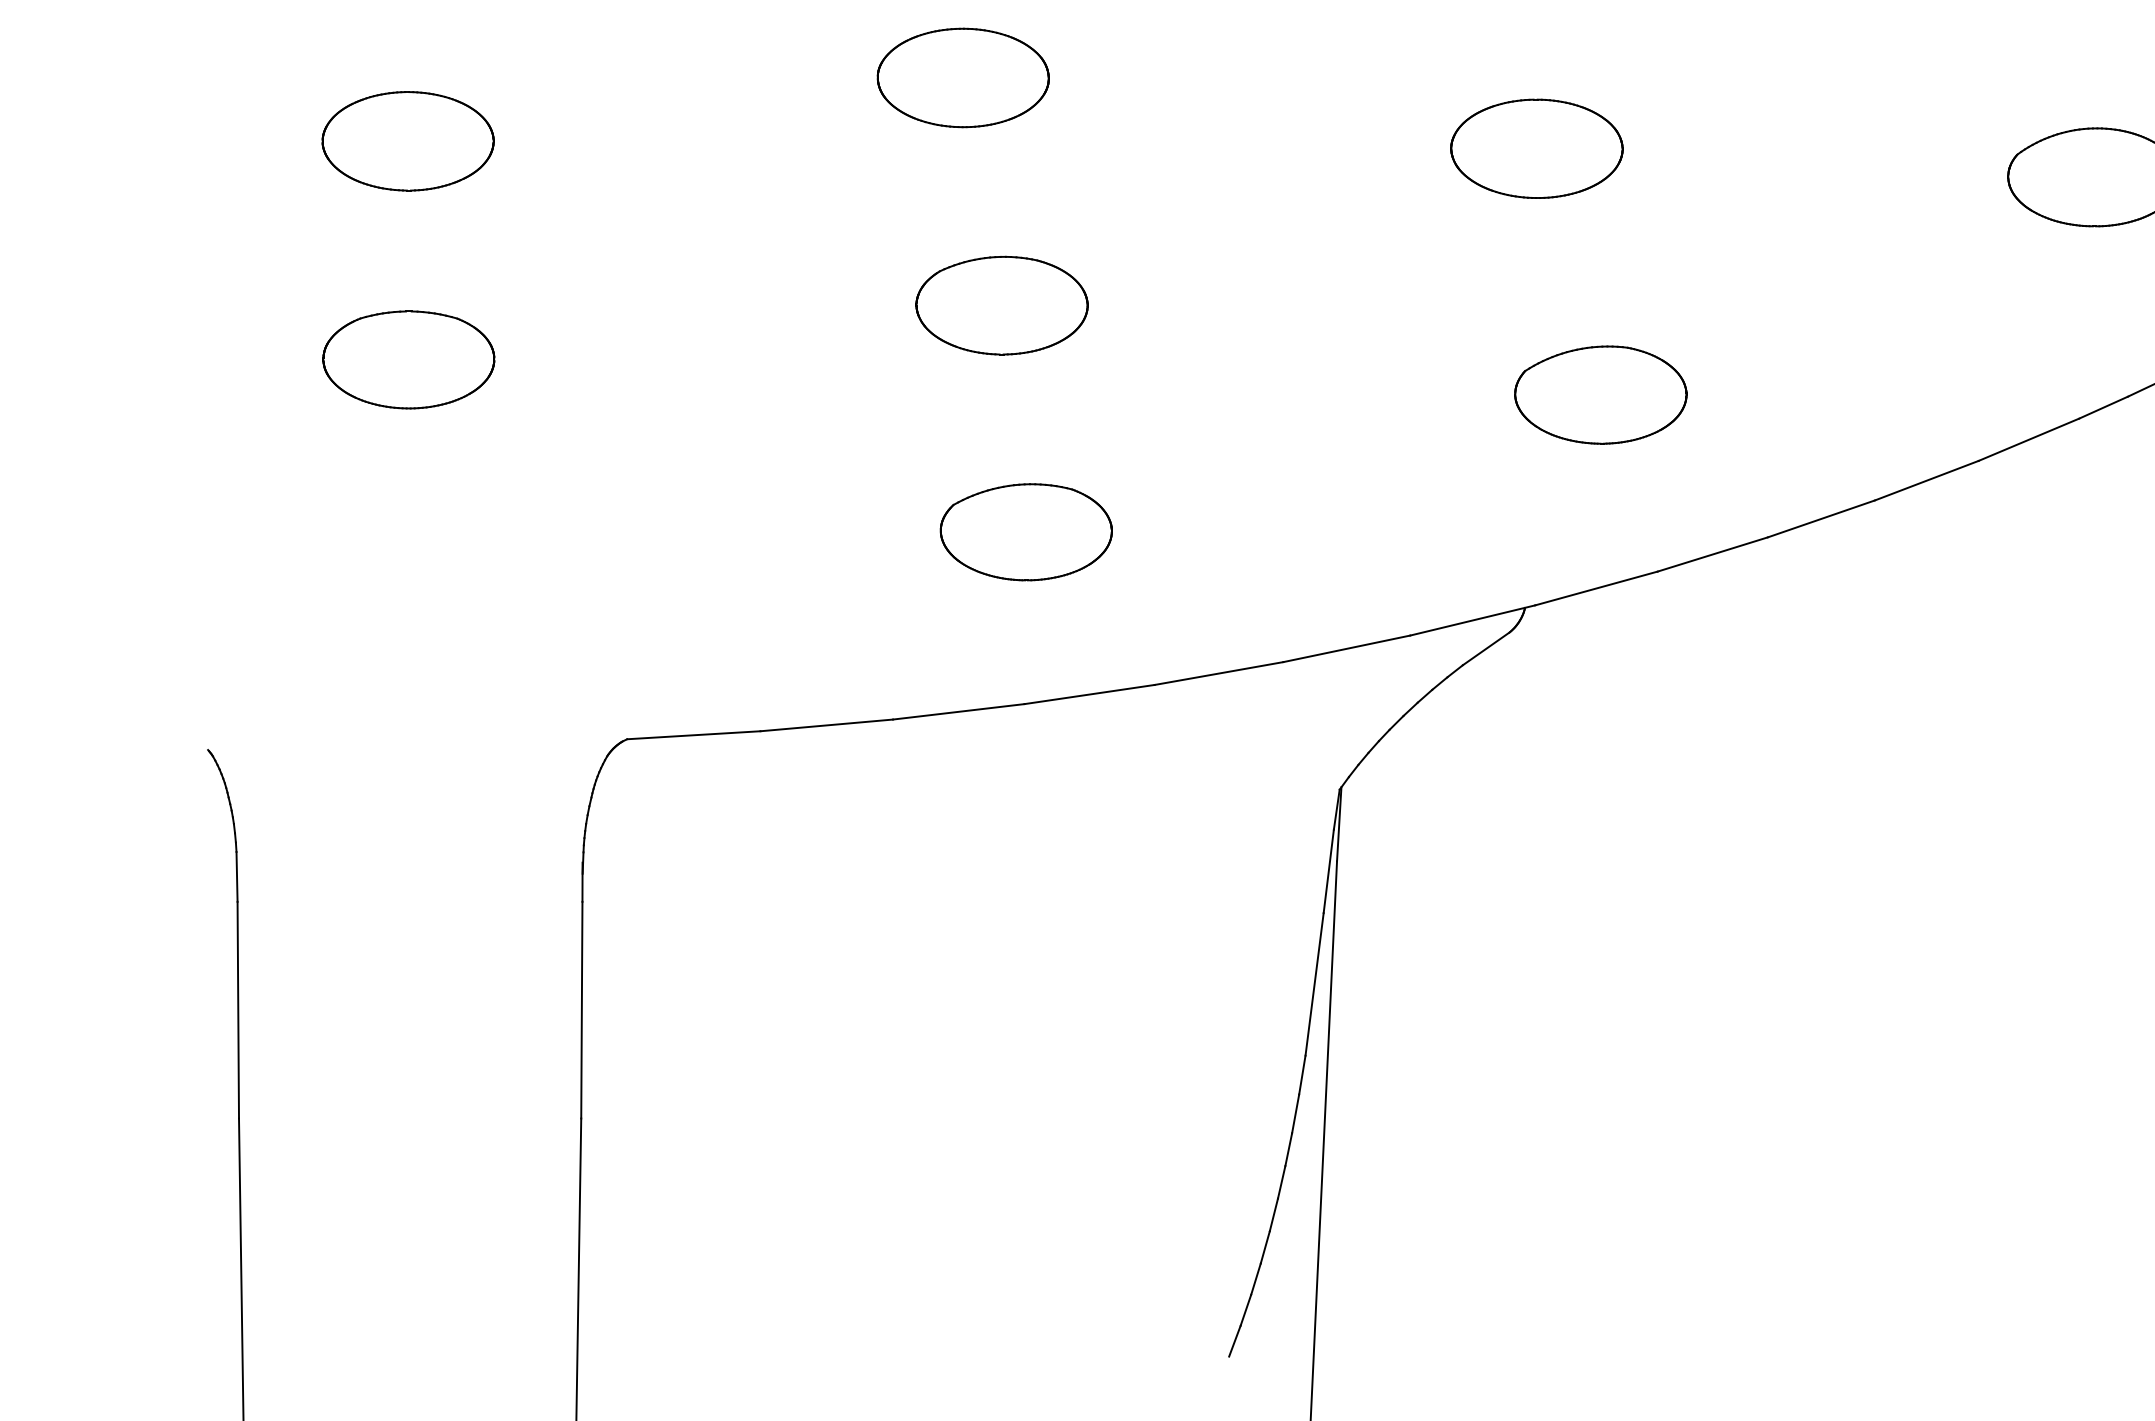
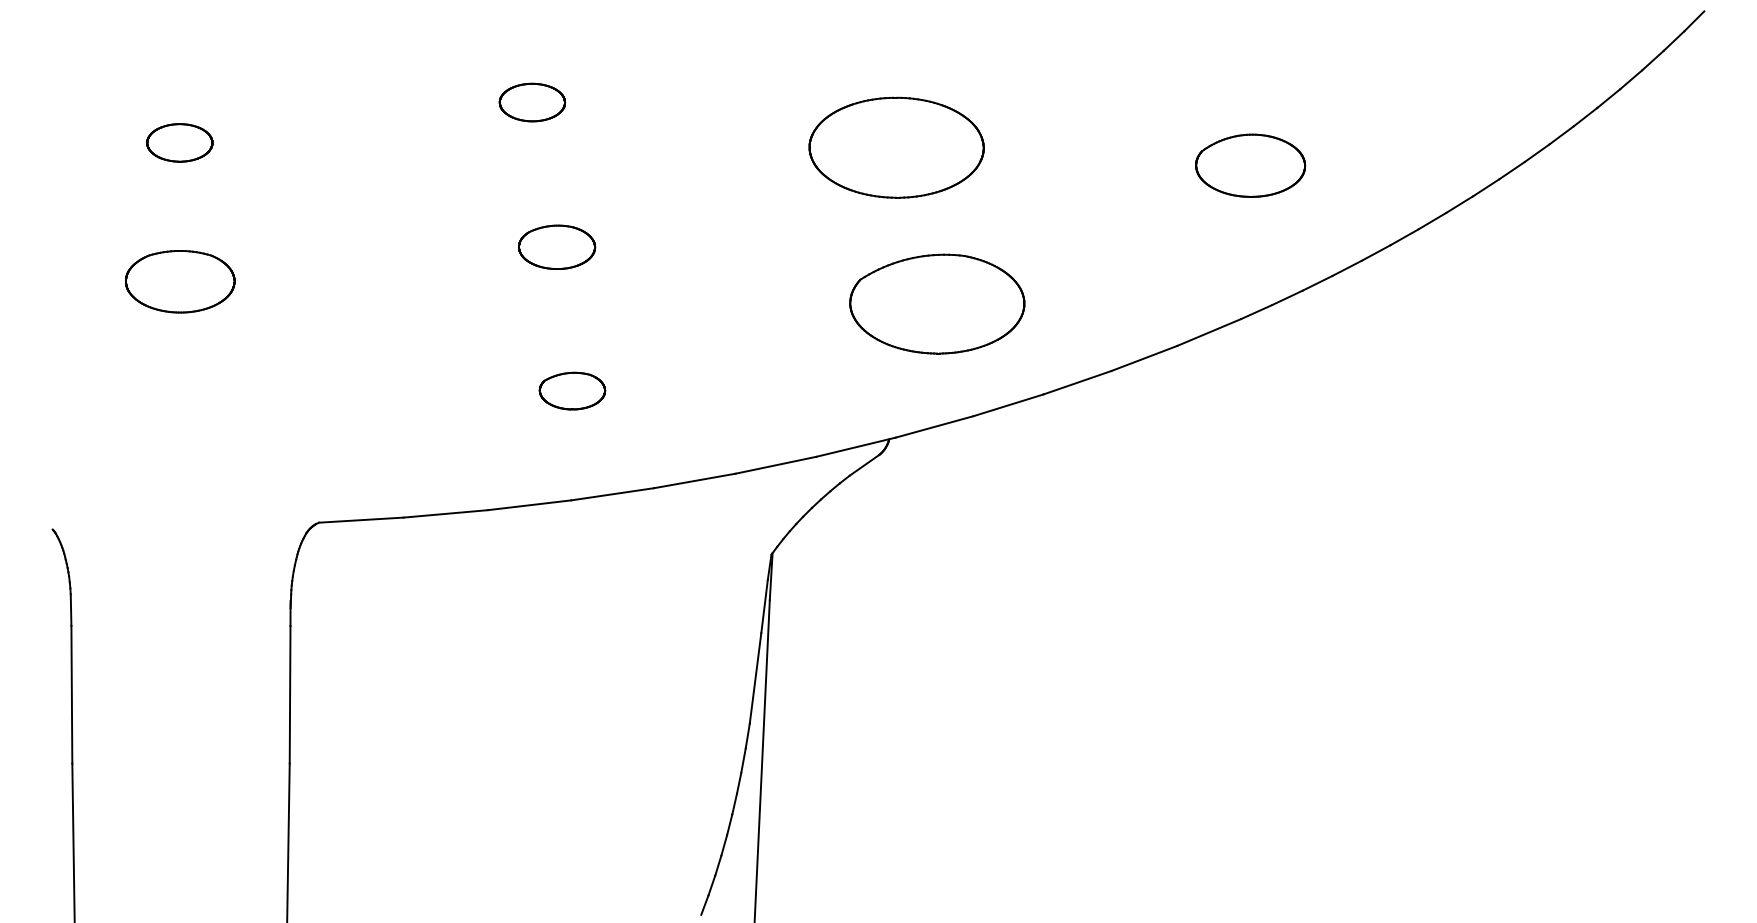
part: (963, 77) -> (532, 102), size x0.6
part: (407, 140) -> (179, 142), size x0.6
part: (1536, 148) -> (896, 147), size x1.6
part: (1001, 306) -> (556, 247), size x0.7
part: (1601, 394) -> (937, 303), size x1.6
part: (1026, 531) -> (572, 390), size x0.6

